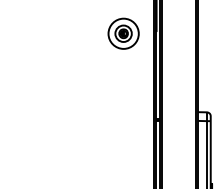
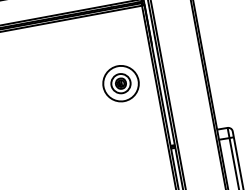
part: (123, 33) -> (120, 83), moved

